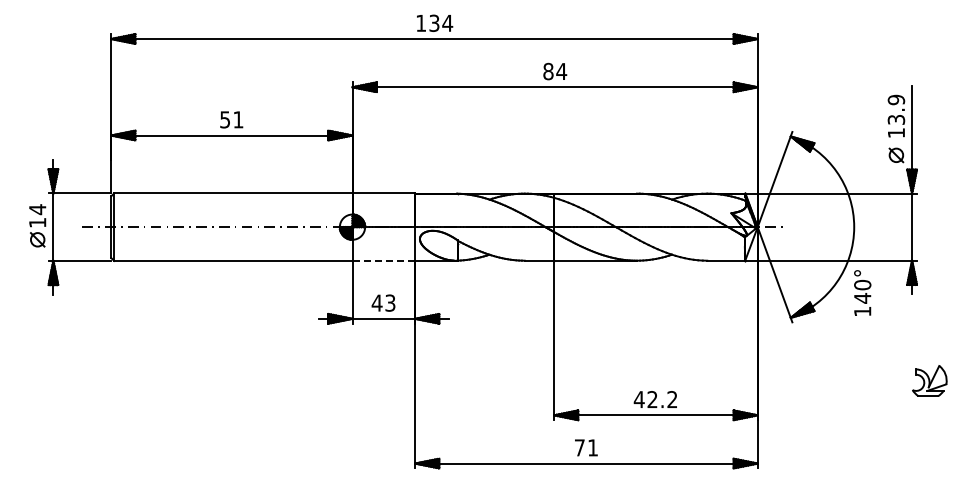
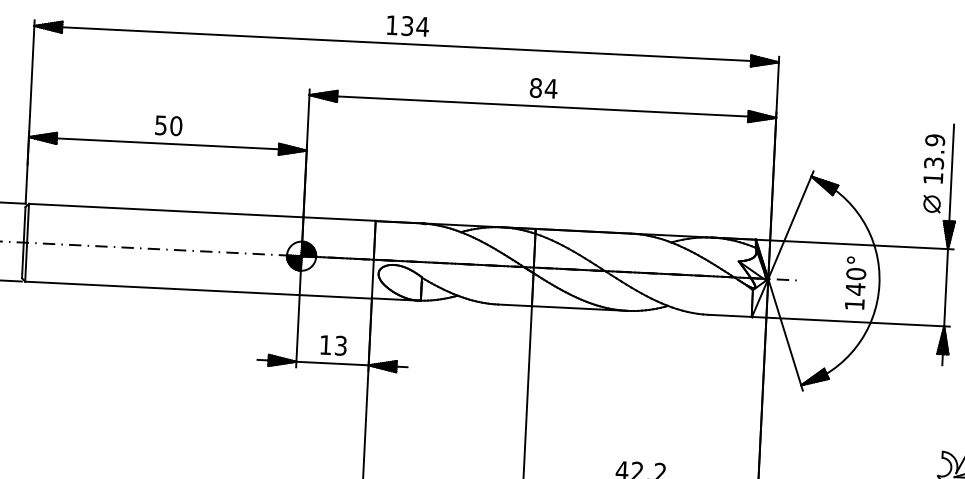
text: (238, 119) -> (176, 125), 51 -> 50
line: (384, 260) -> (336, 296), dashed -> solid
text: (862, 292) -> (855, 282), moved
text: (376, 302) -> (324, 344), 43 -> 13

